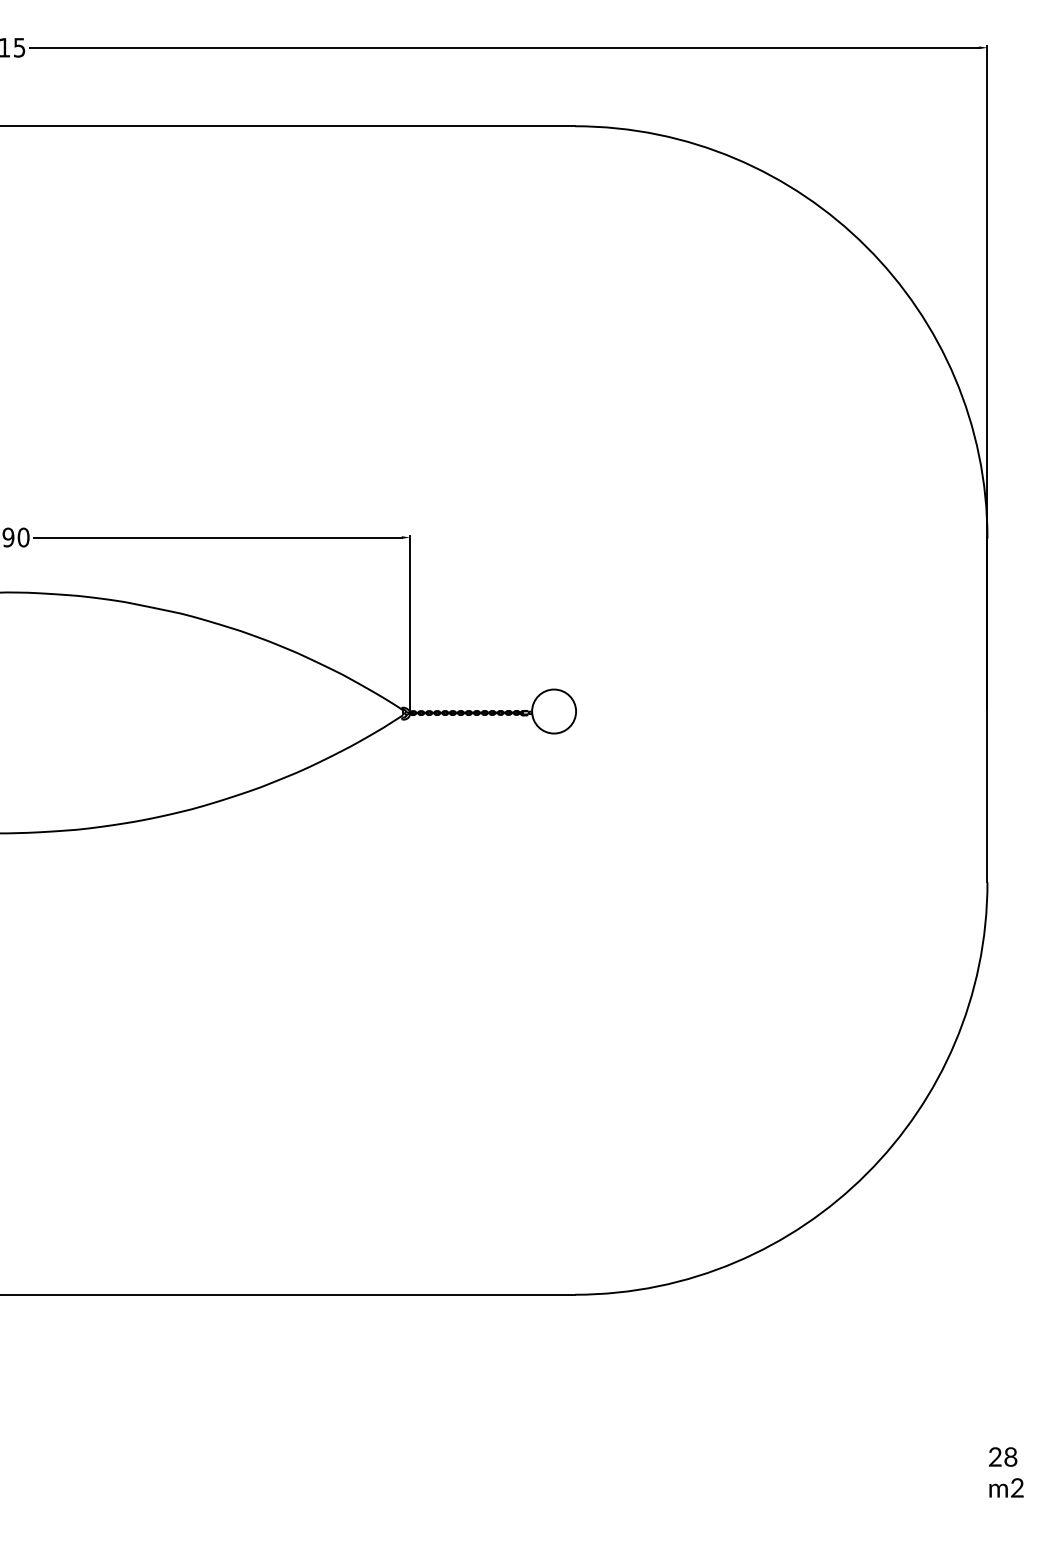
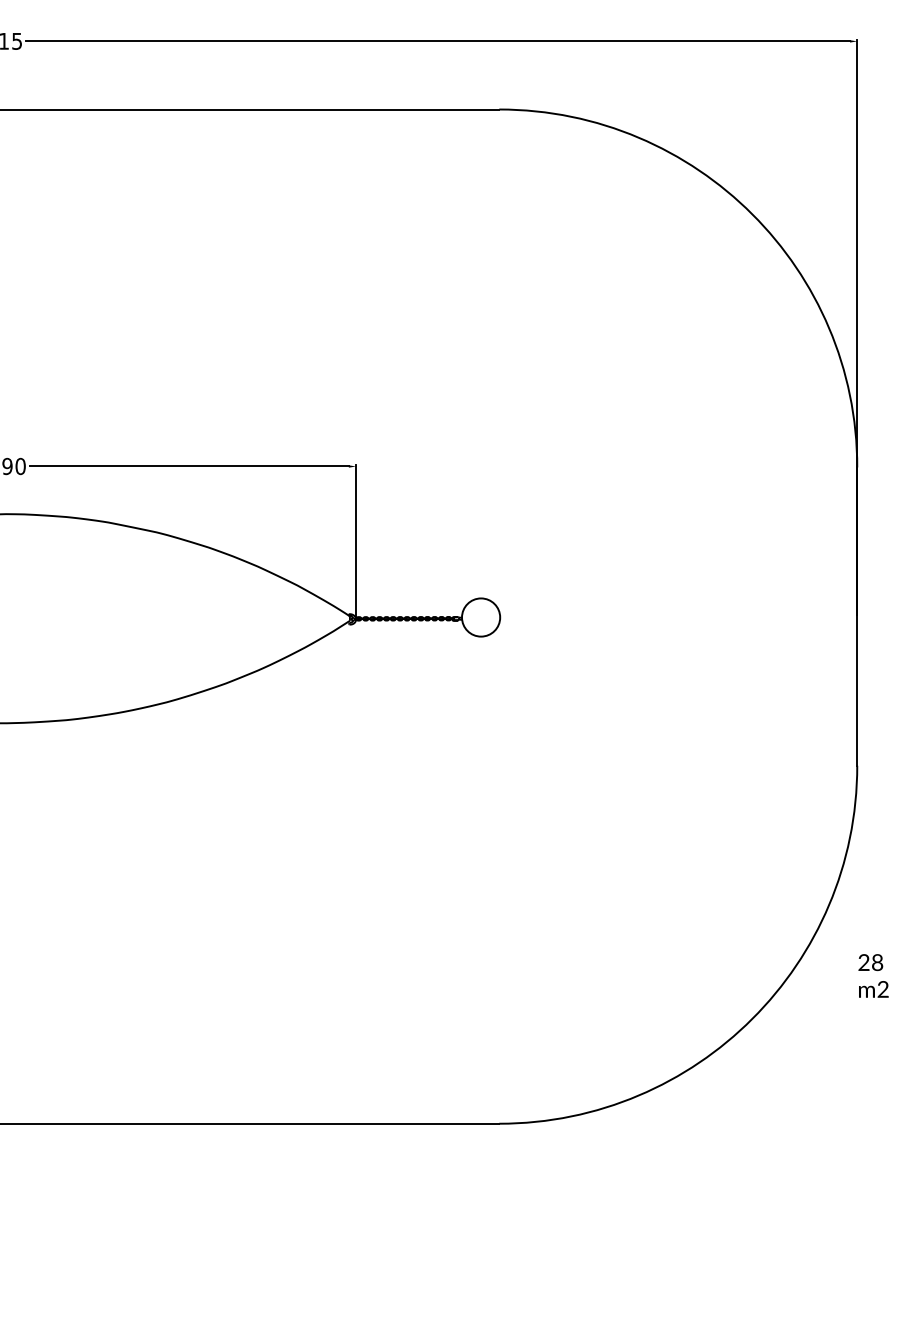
text: (1006, 1471) -> (873, 975), moved

